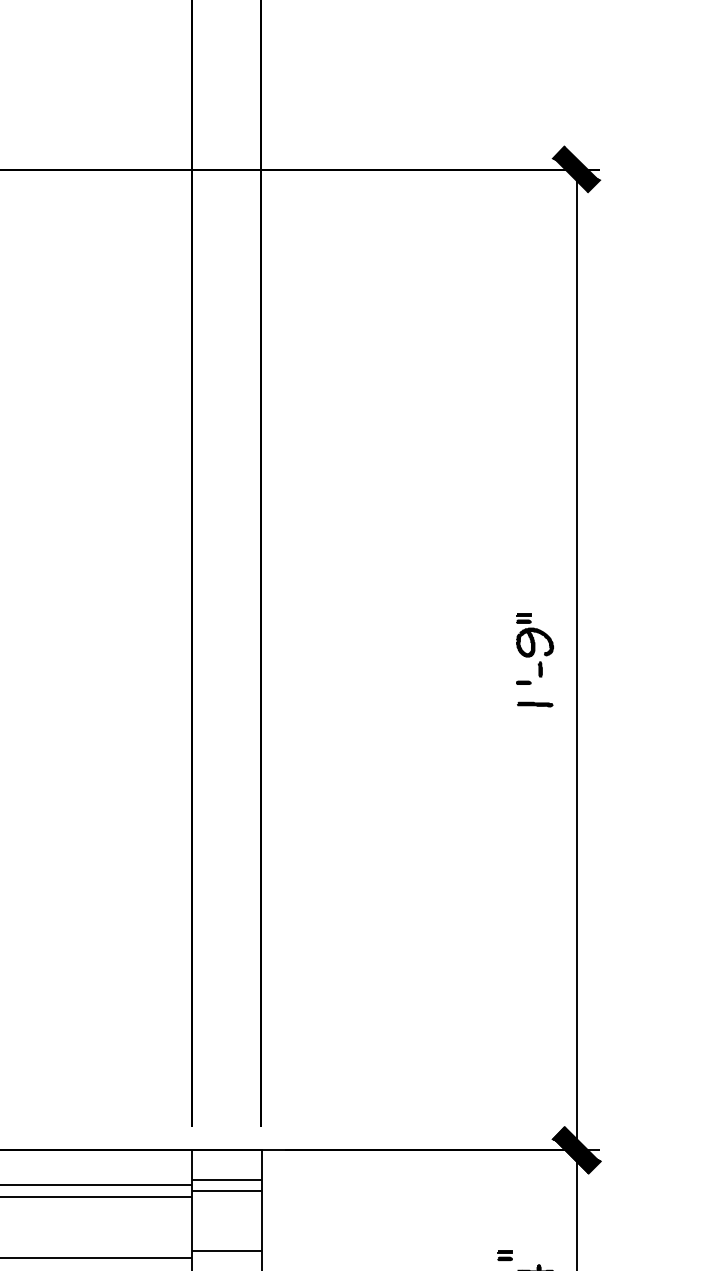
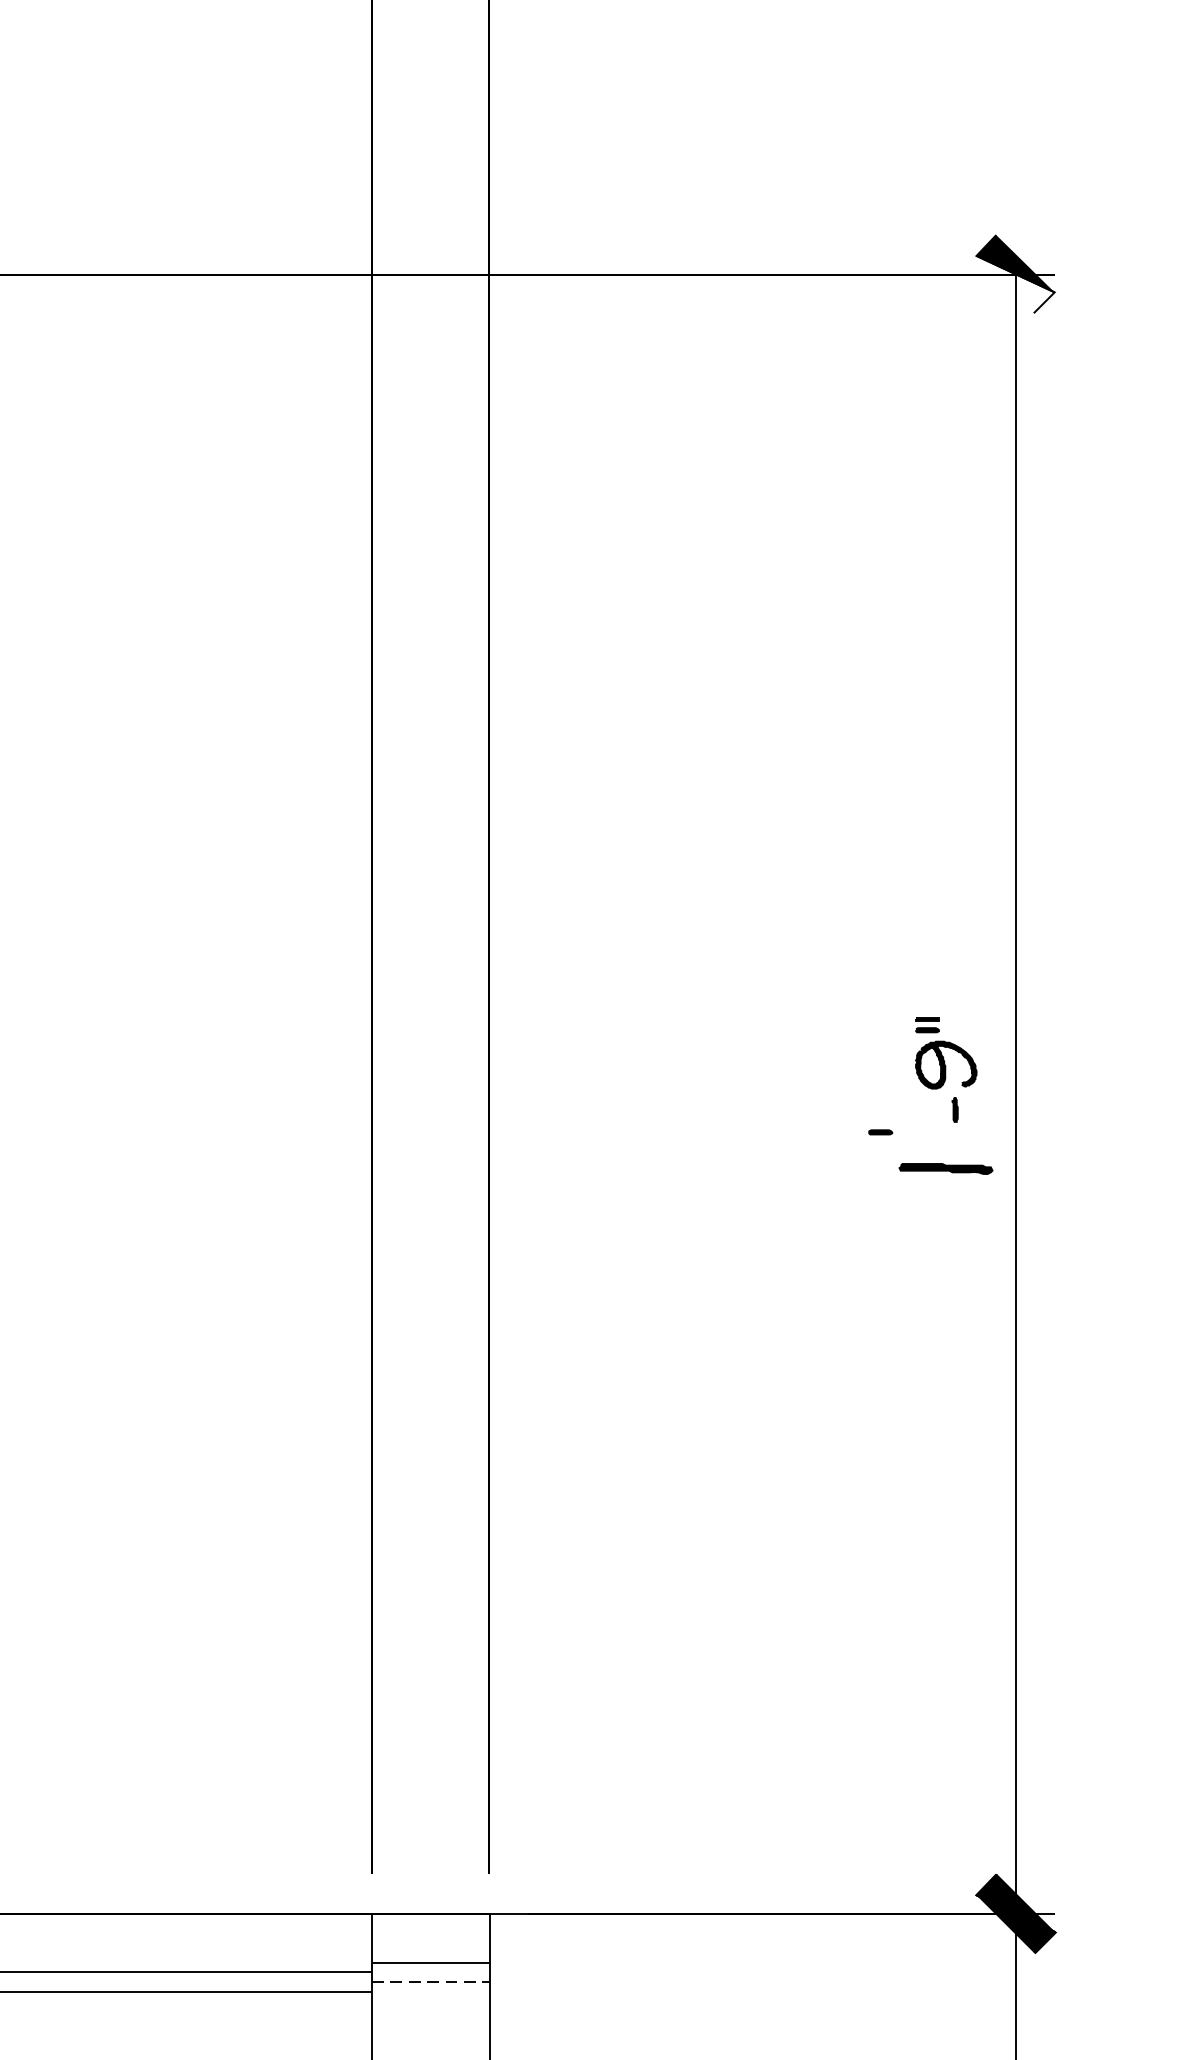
fill: (576, 175) -> (1015, 284), removed
part: (523, 682) -> (880, 1131), moved
part: (535, 704) -> (947, 1168), size x1.6
line: (227, 1190) -> (432, 1980), solid -> dashed

